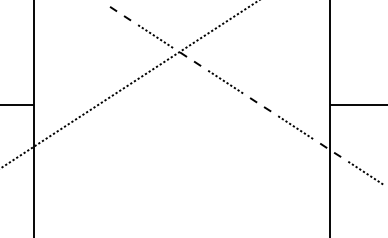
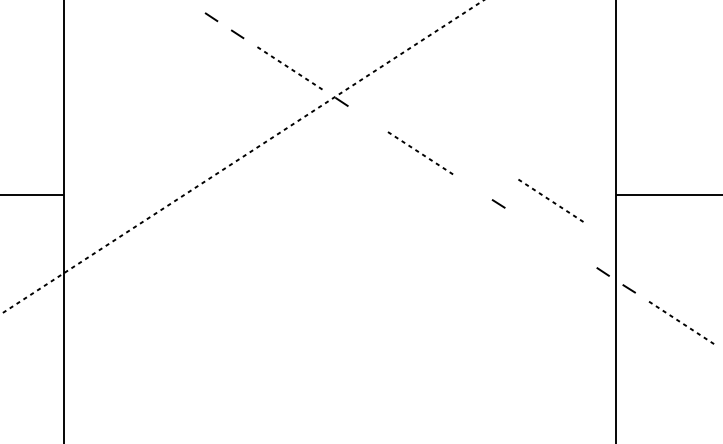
line: (197, 63) -> (368, 118), removed
line: (253, 100) -> (472, 187), removed
line: (294, 127) -> (548, 200), moved

